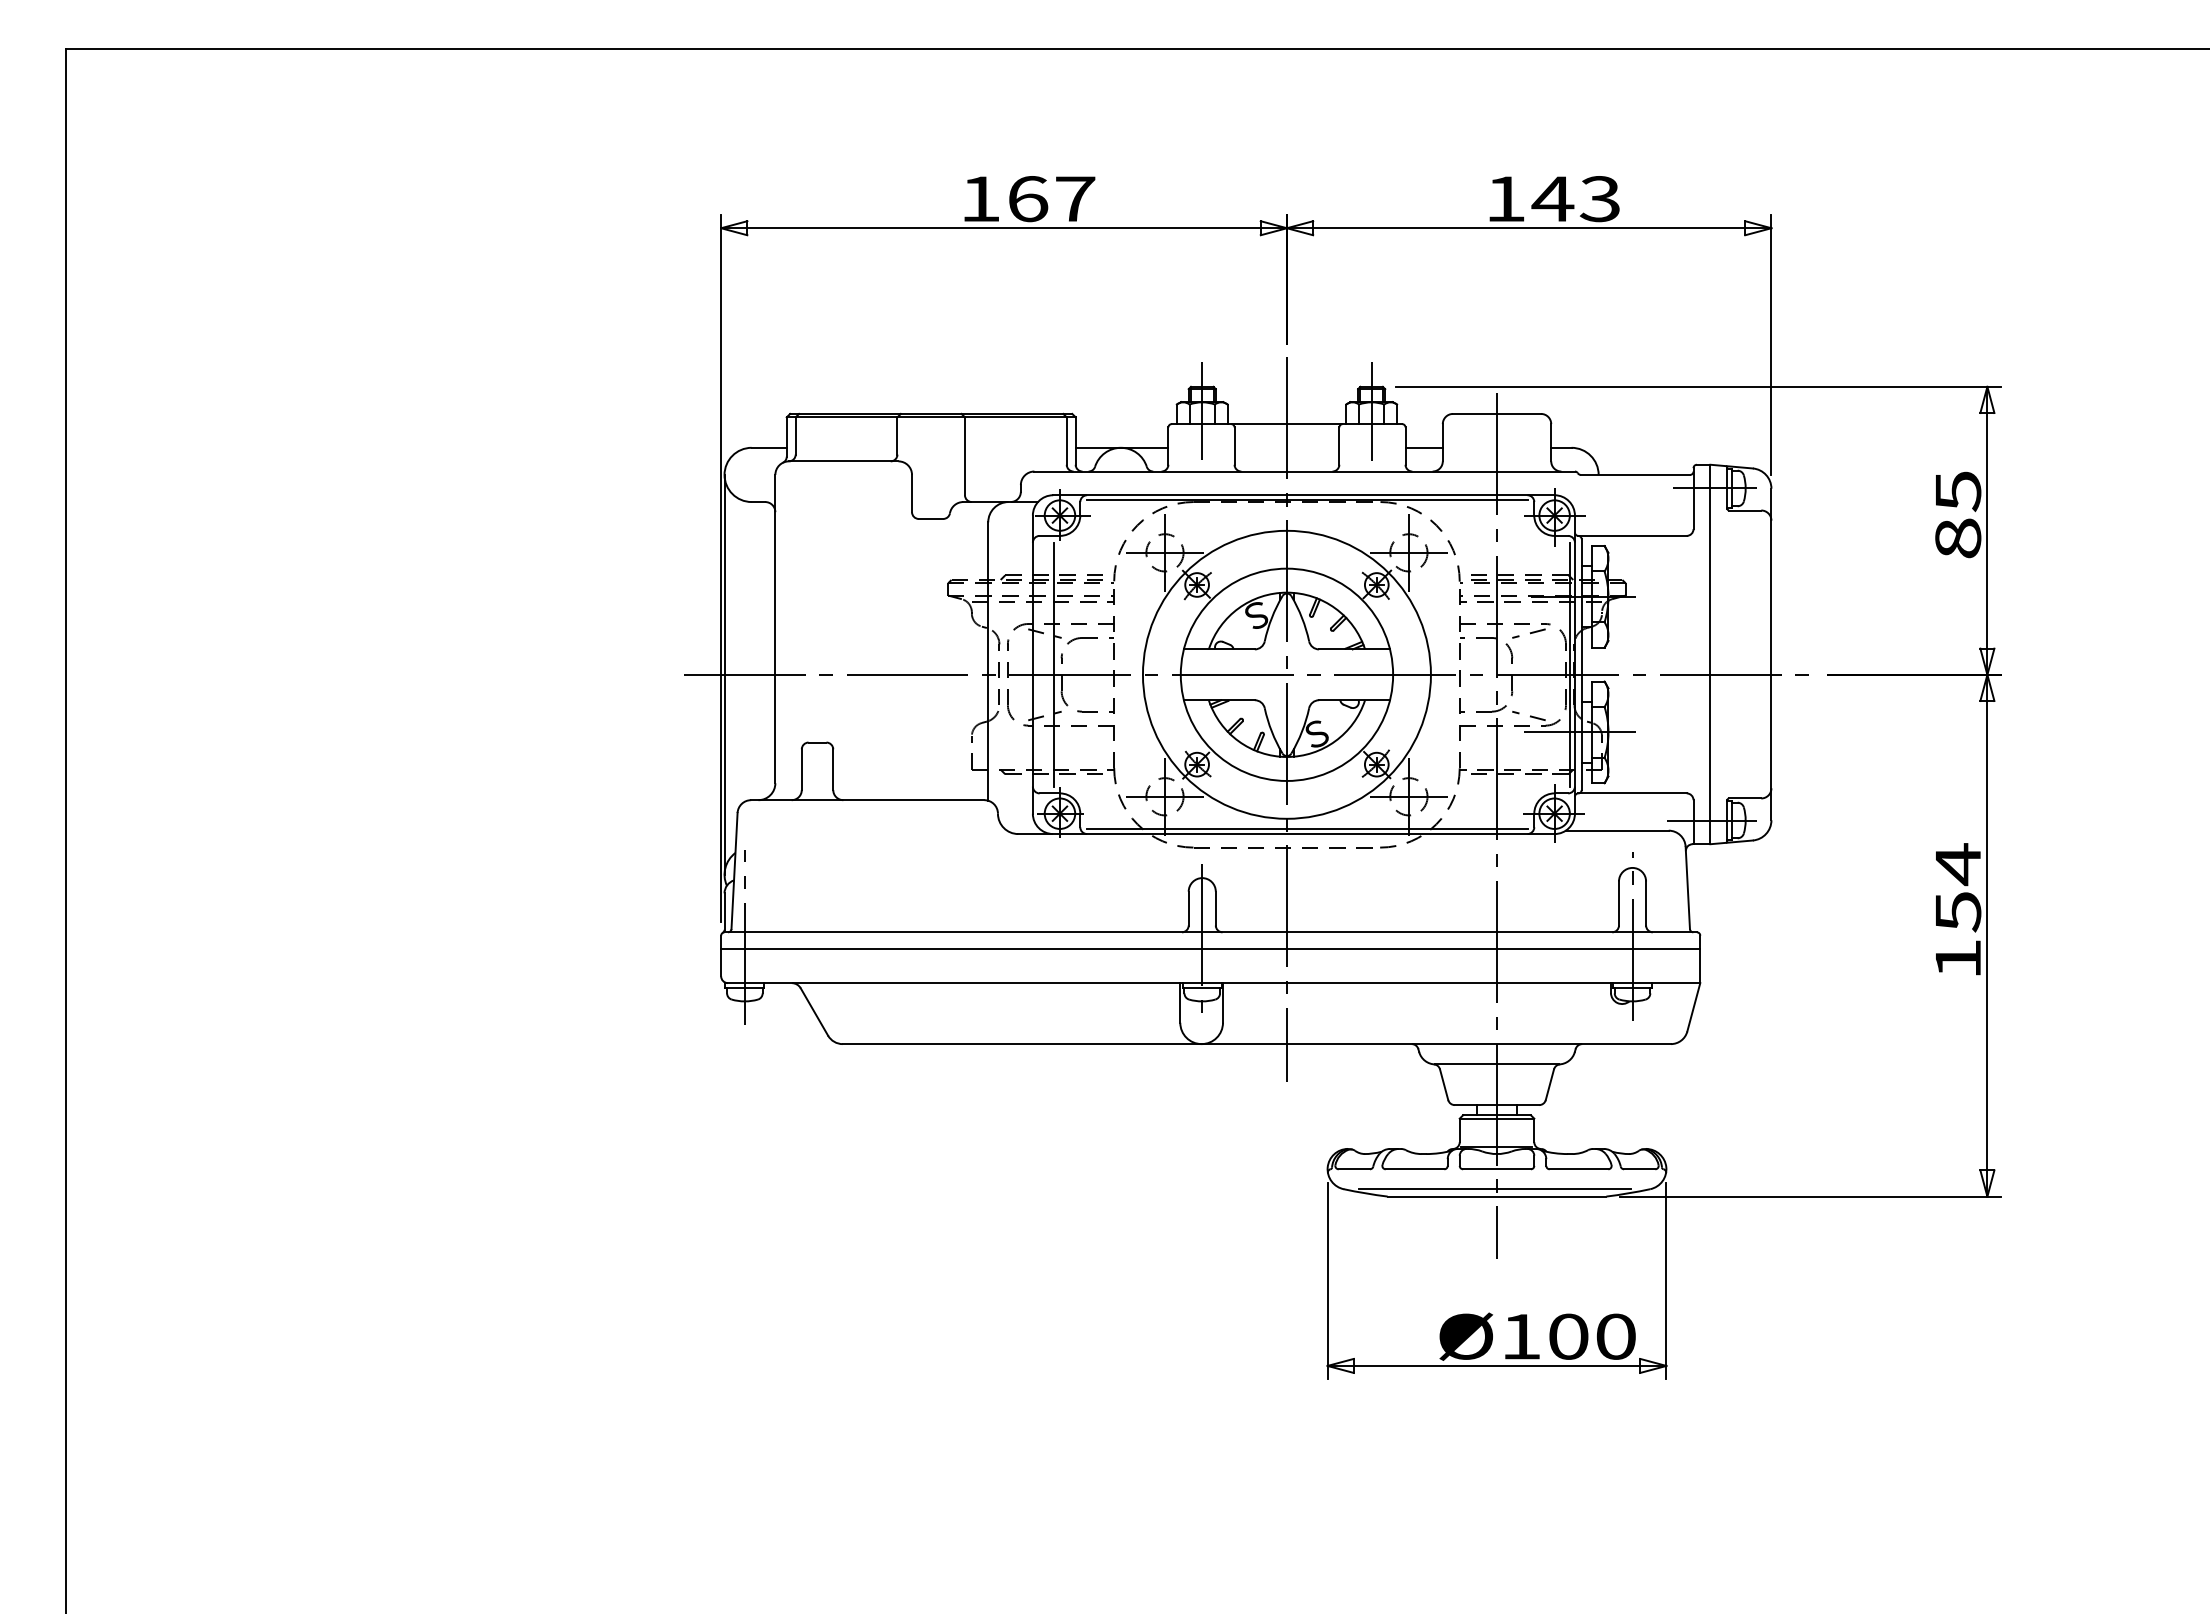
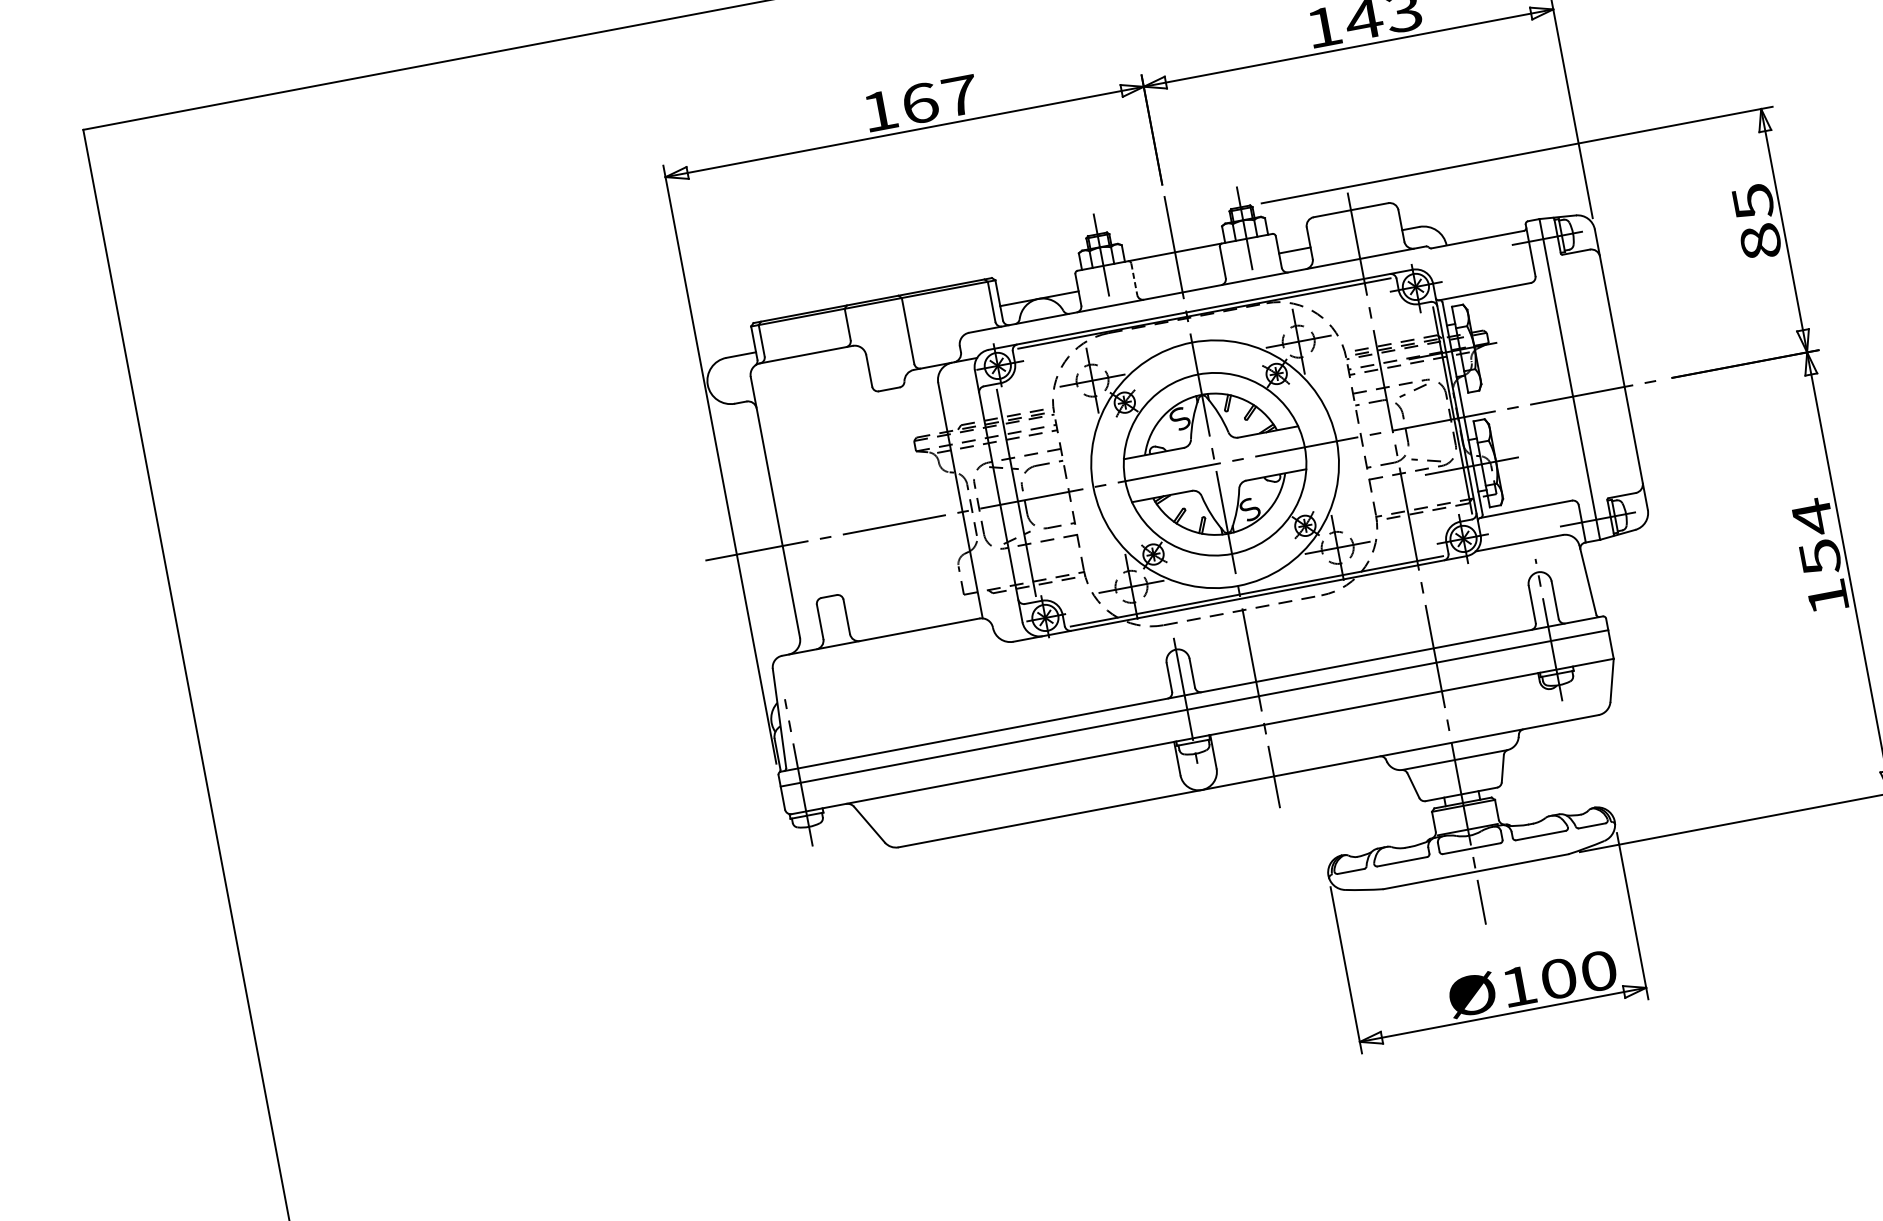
line: (1234, 446) -> (1134, 279), solid -> dashed
line: (724, 674) -> (739, 553), removed
line: (1494, 1189) -> (1472, 866), removed

